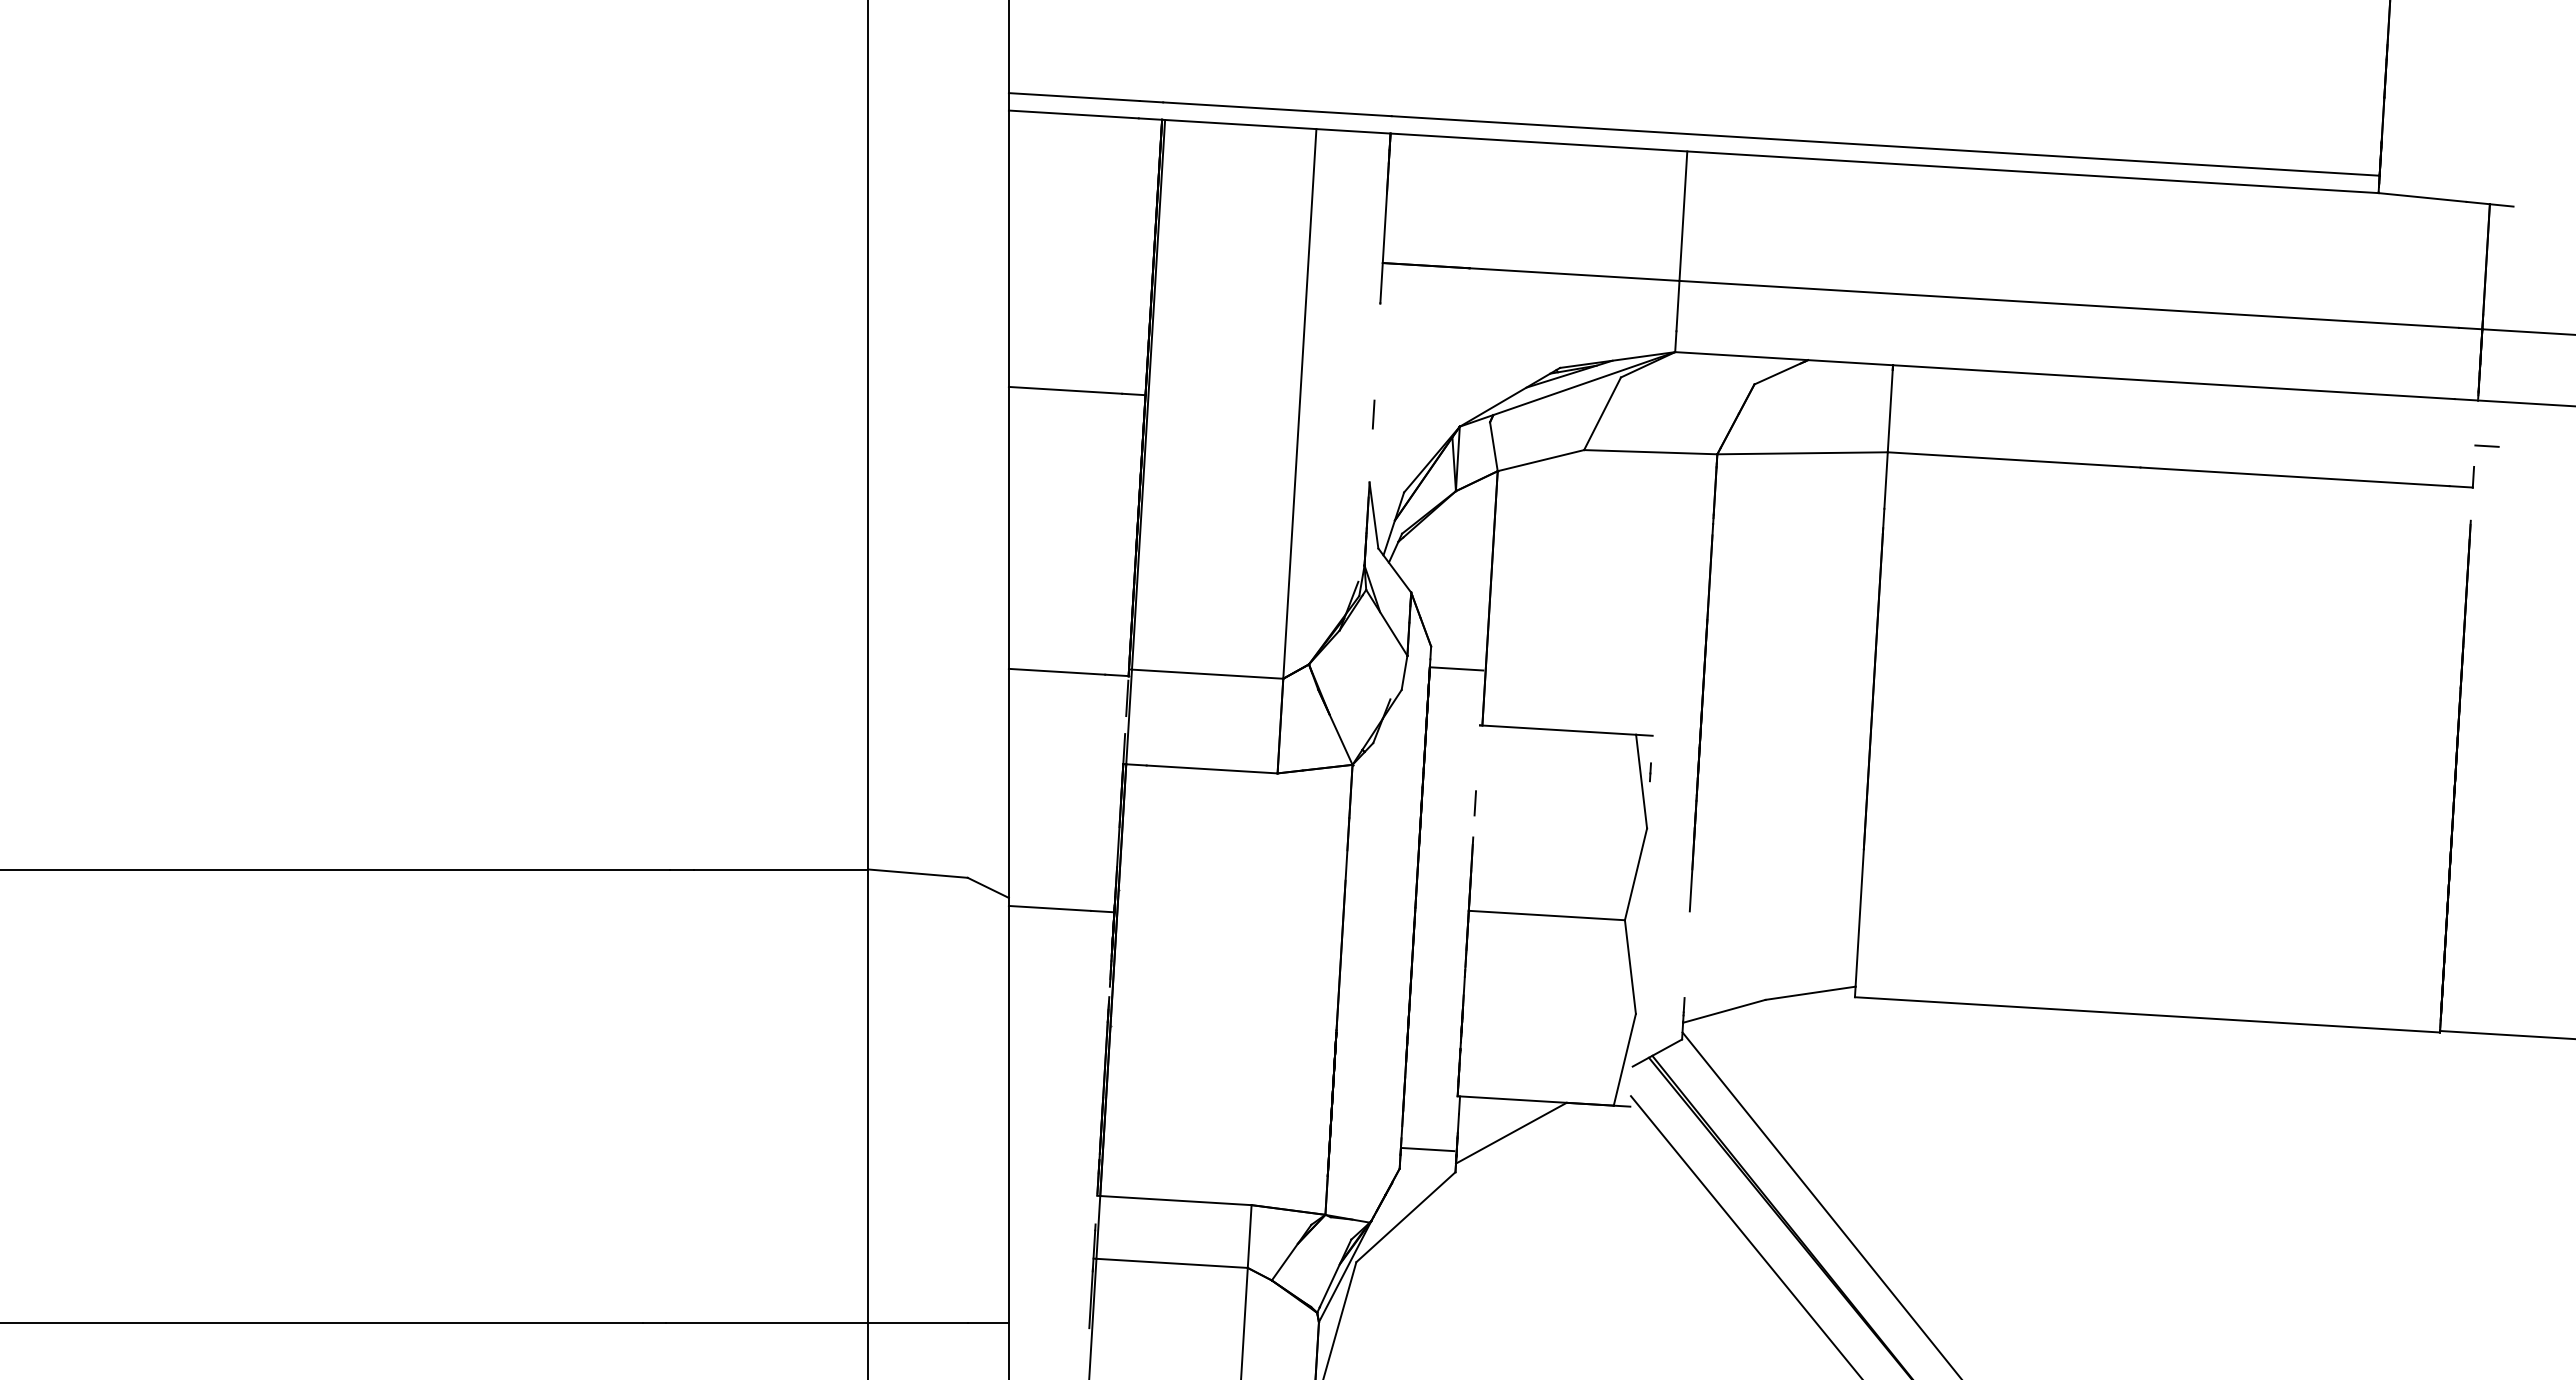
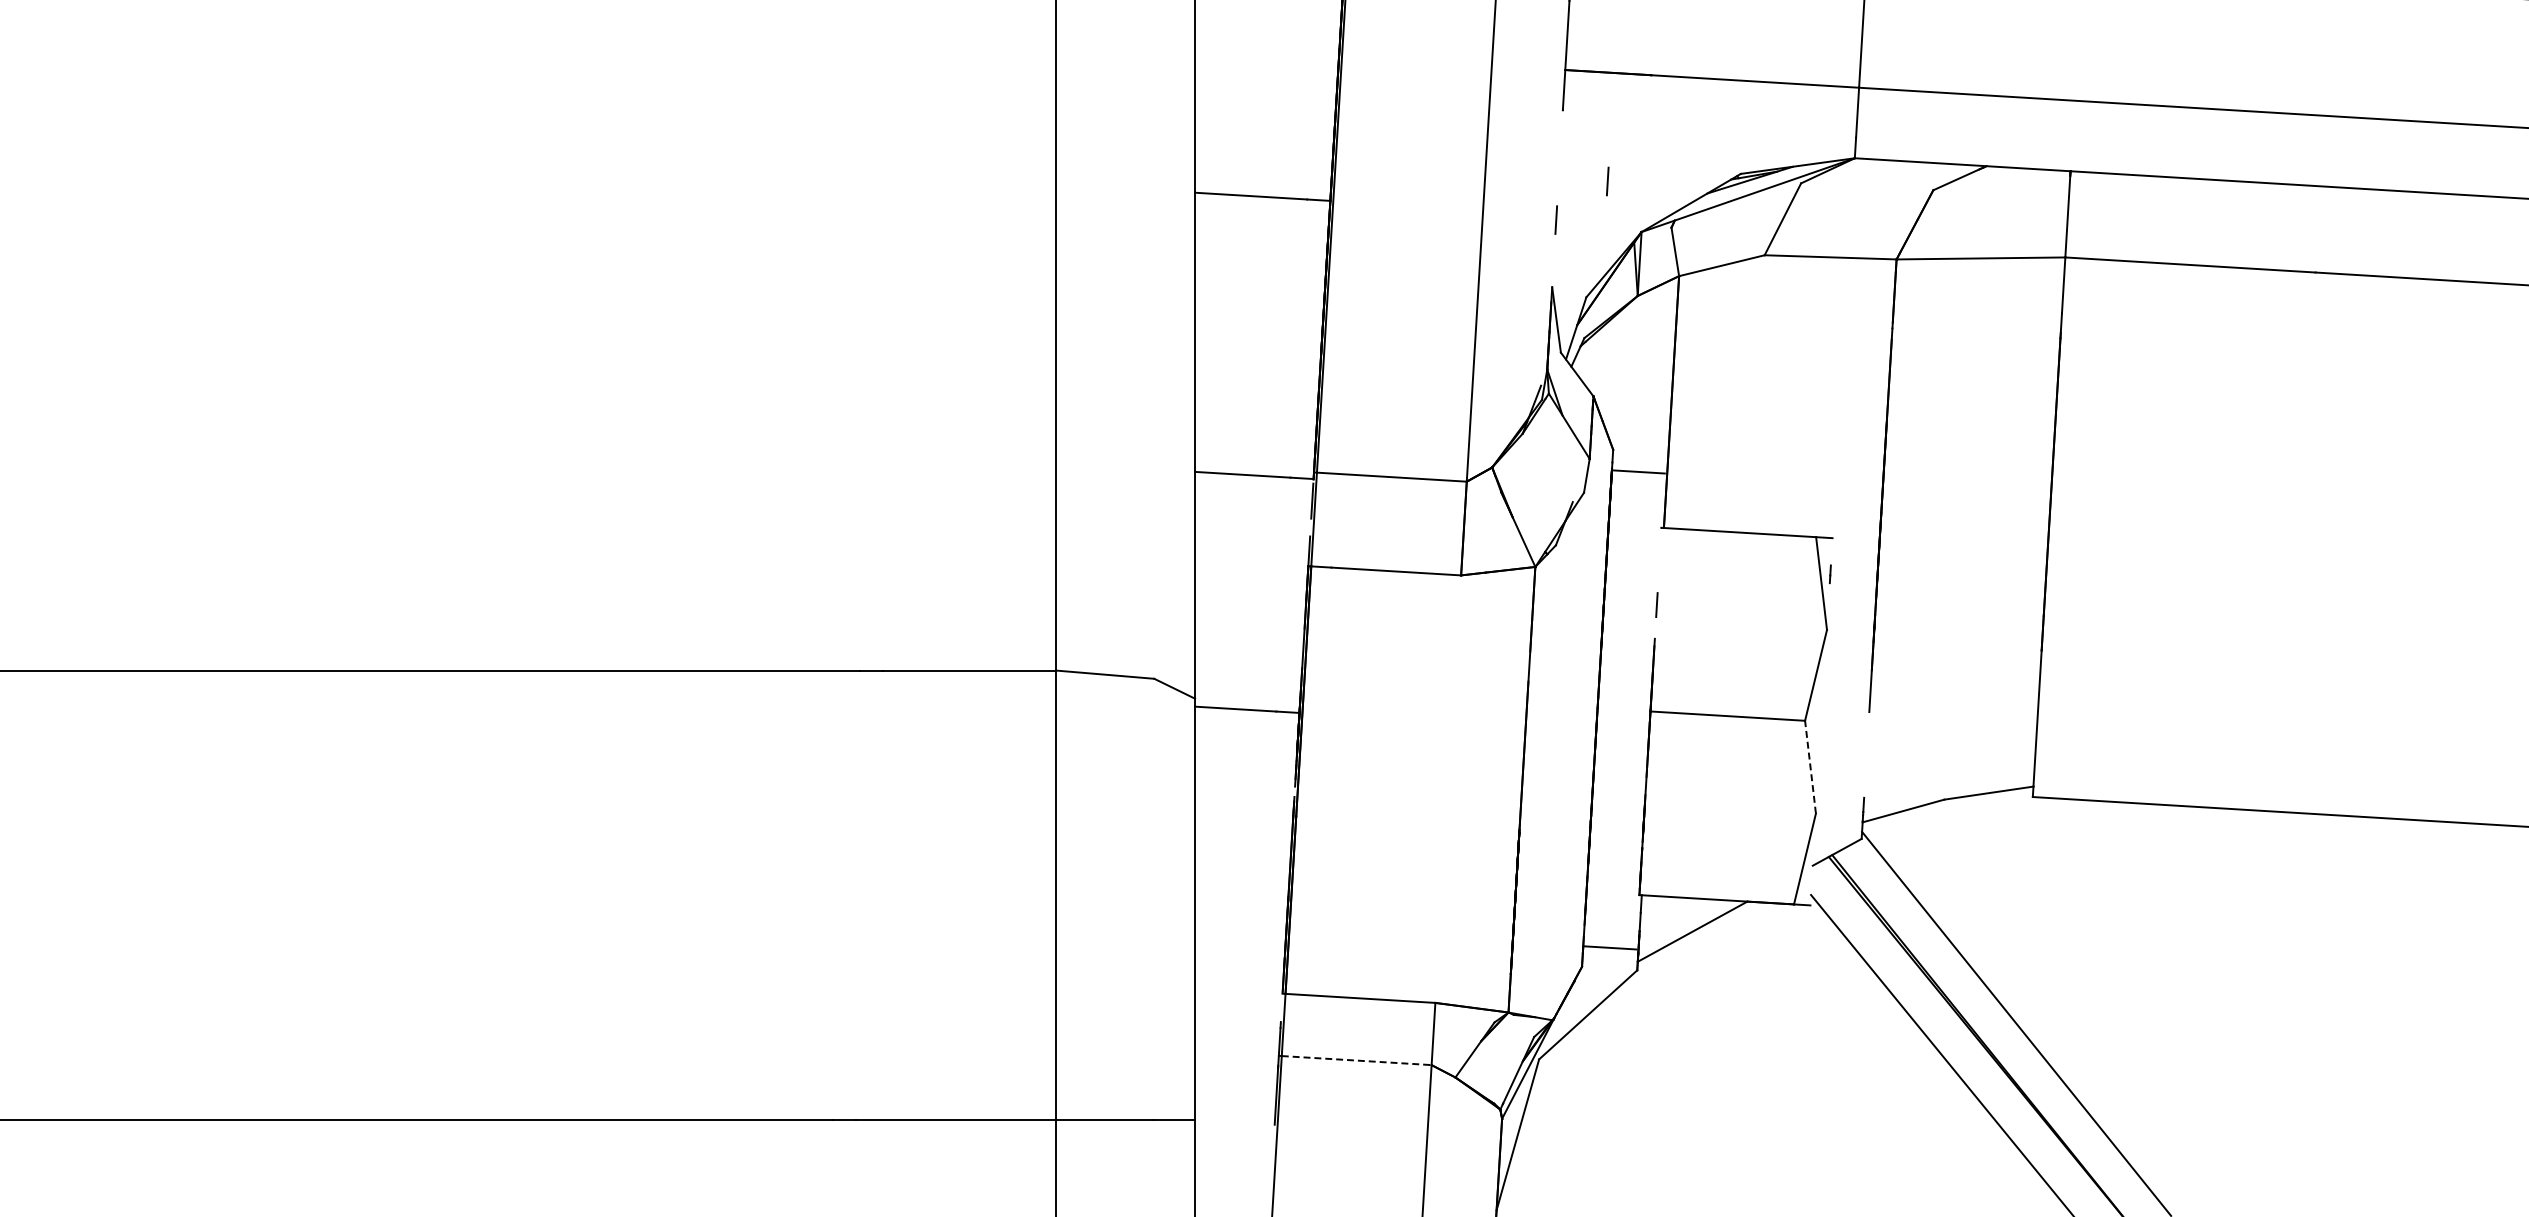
line: (1425, 375) -> (1607, 181), added
line: (1630, 966) -> (1810, 766), solid -> dashed
line: (1172, 1263) -> (1357, 1060), solid -> dashed

